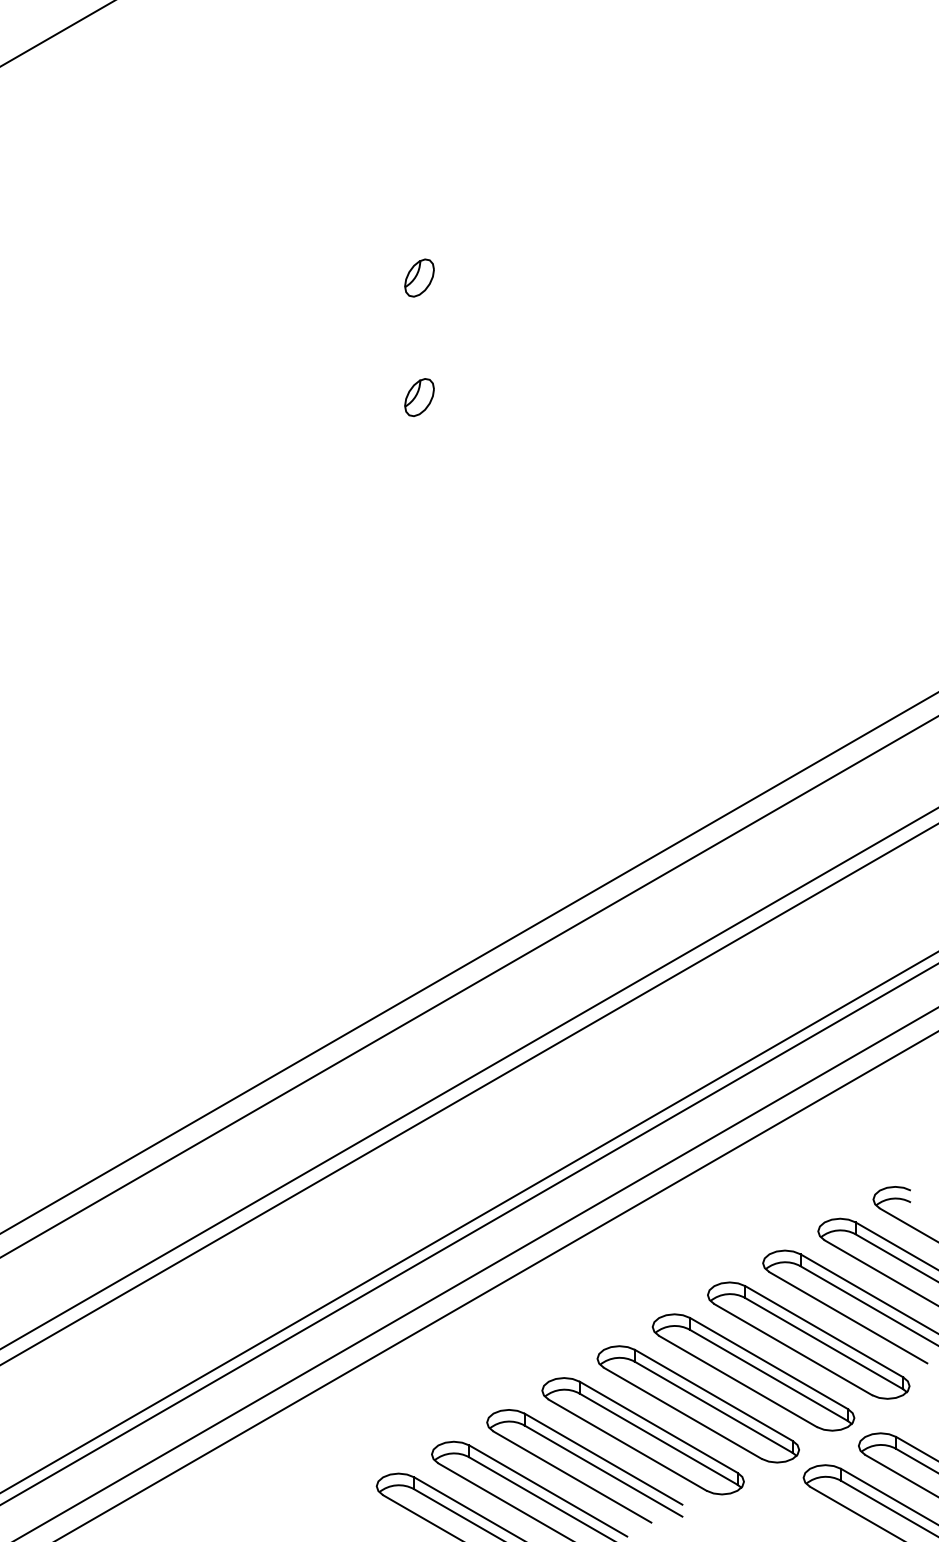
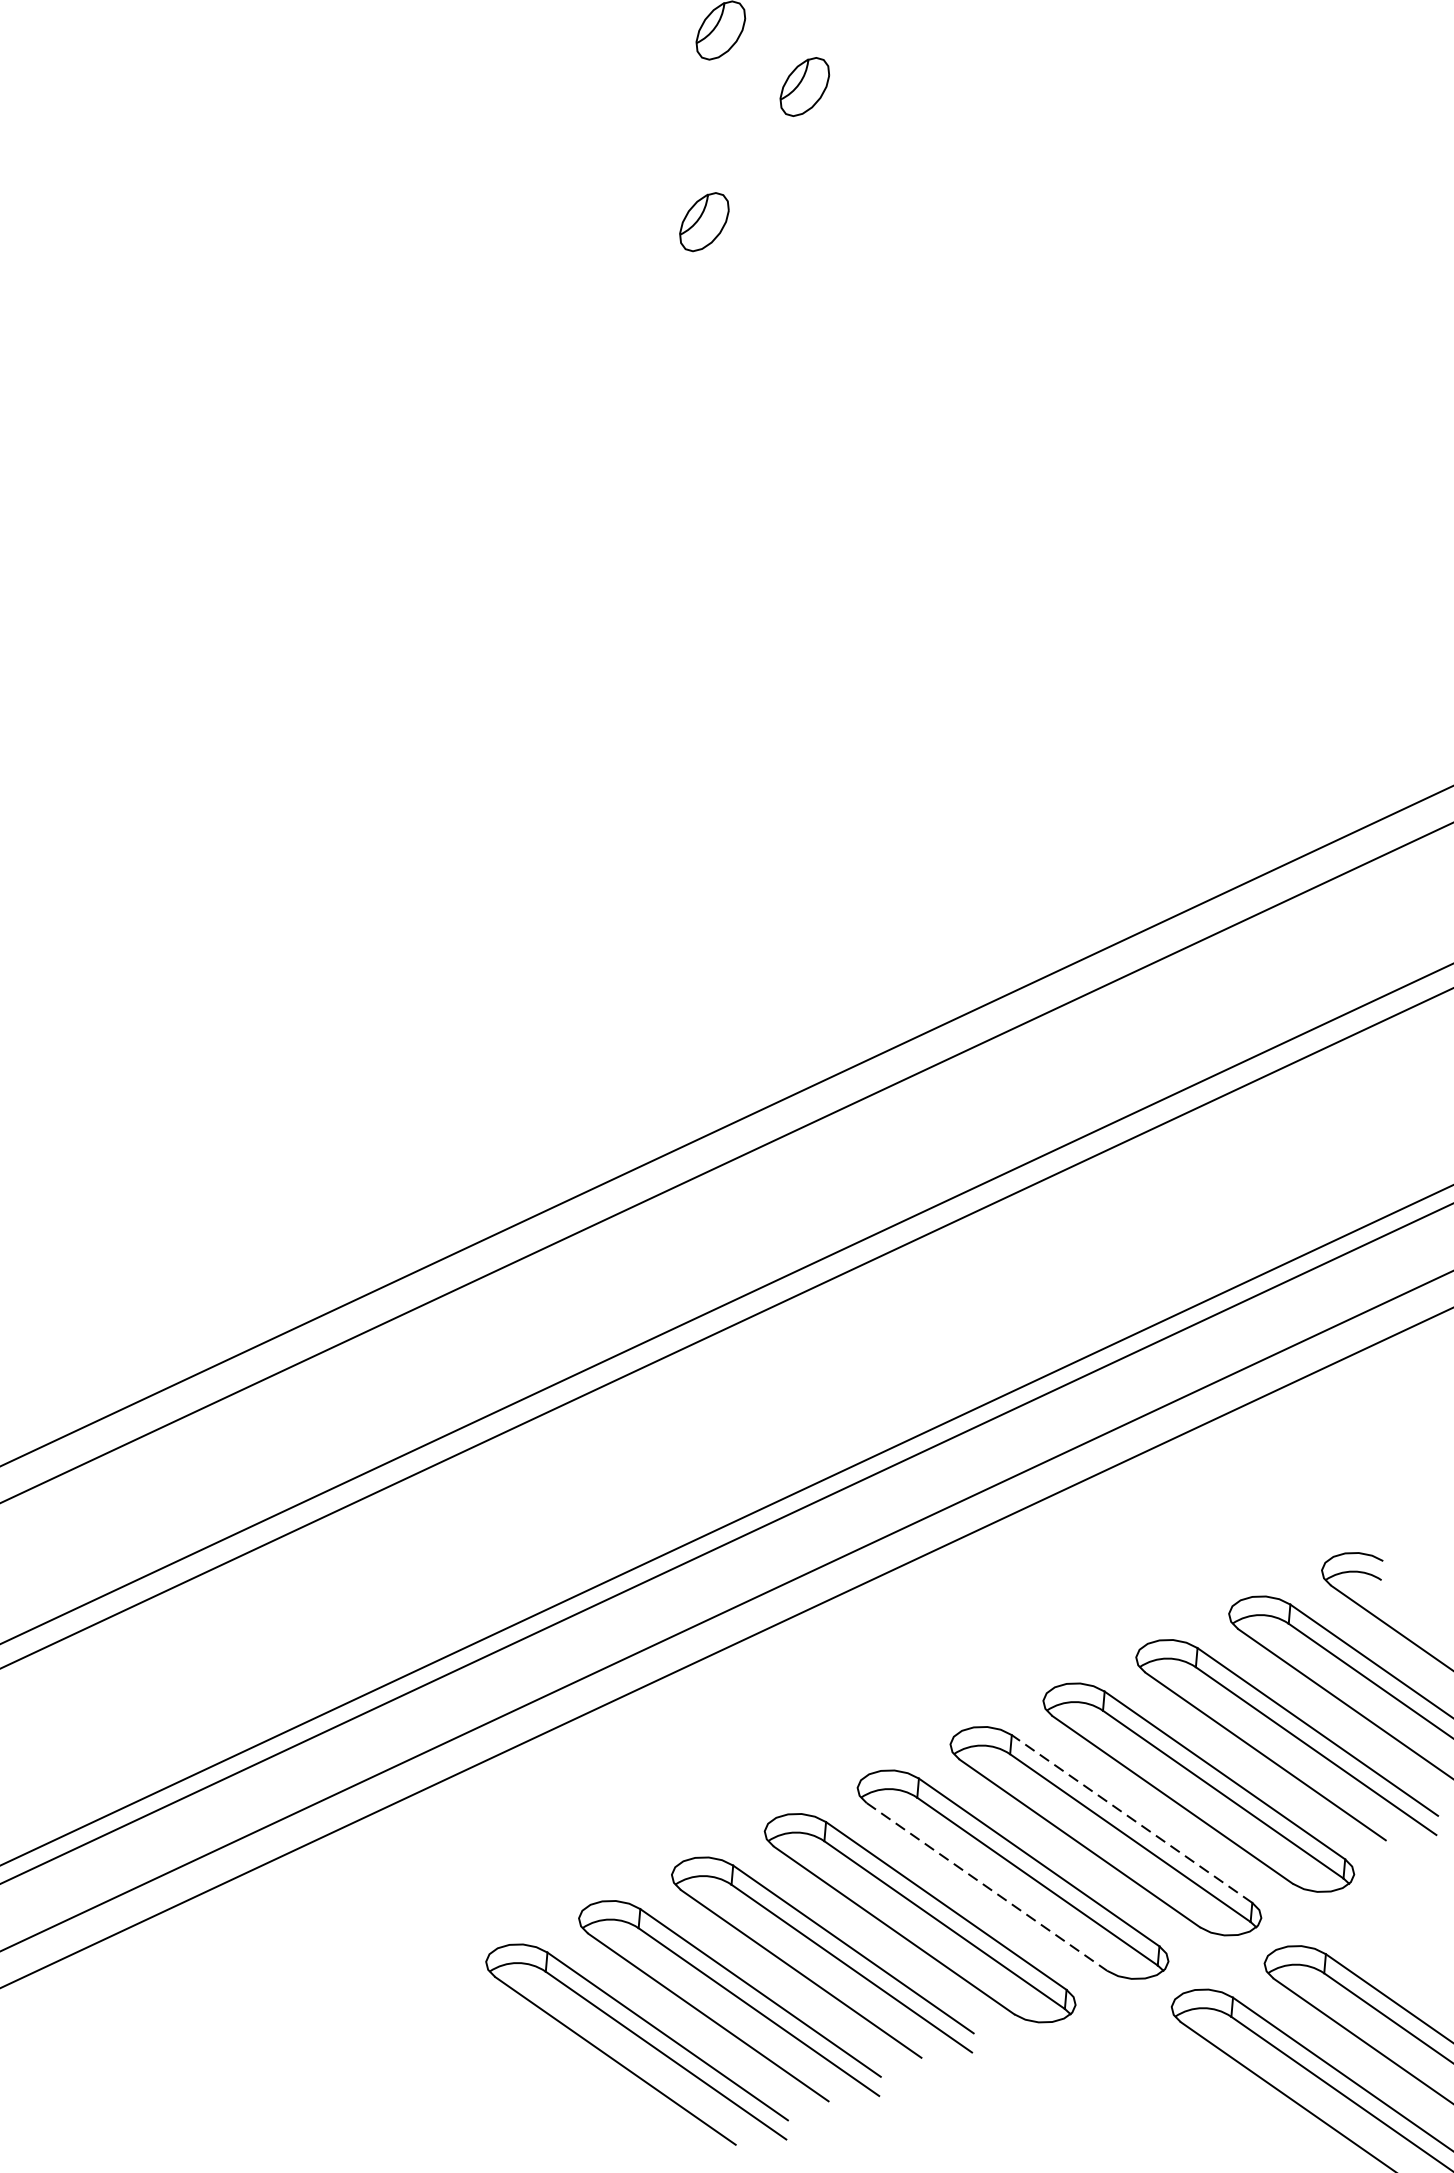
part: (474, 308) -> (804, 86), added
line: (768, 1363) -> (1131, 1818), solid -> dashed
line: (683, 1413) -> (987, 1887), solid -> dashed

